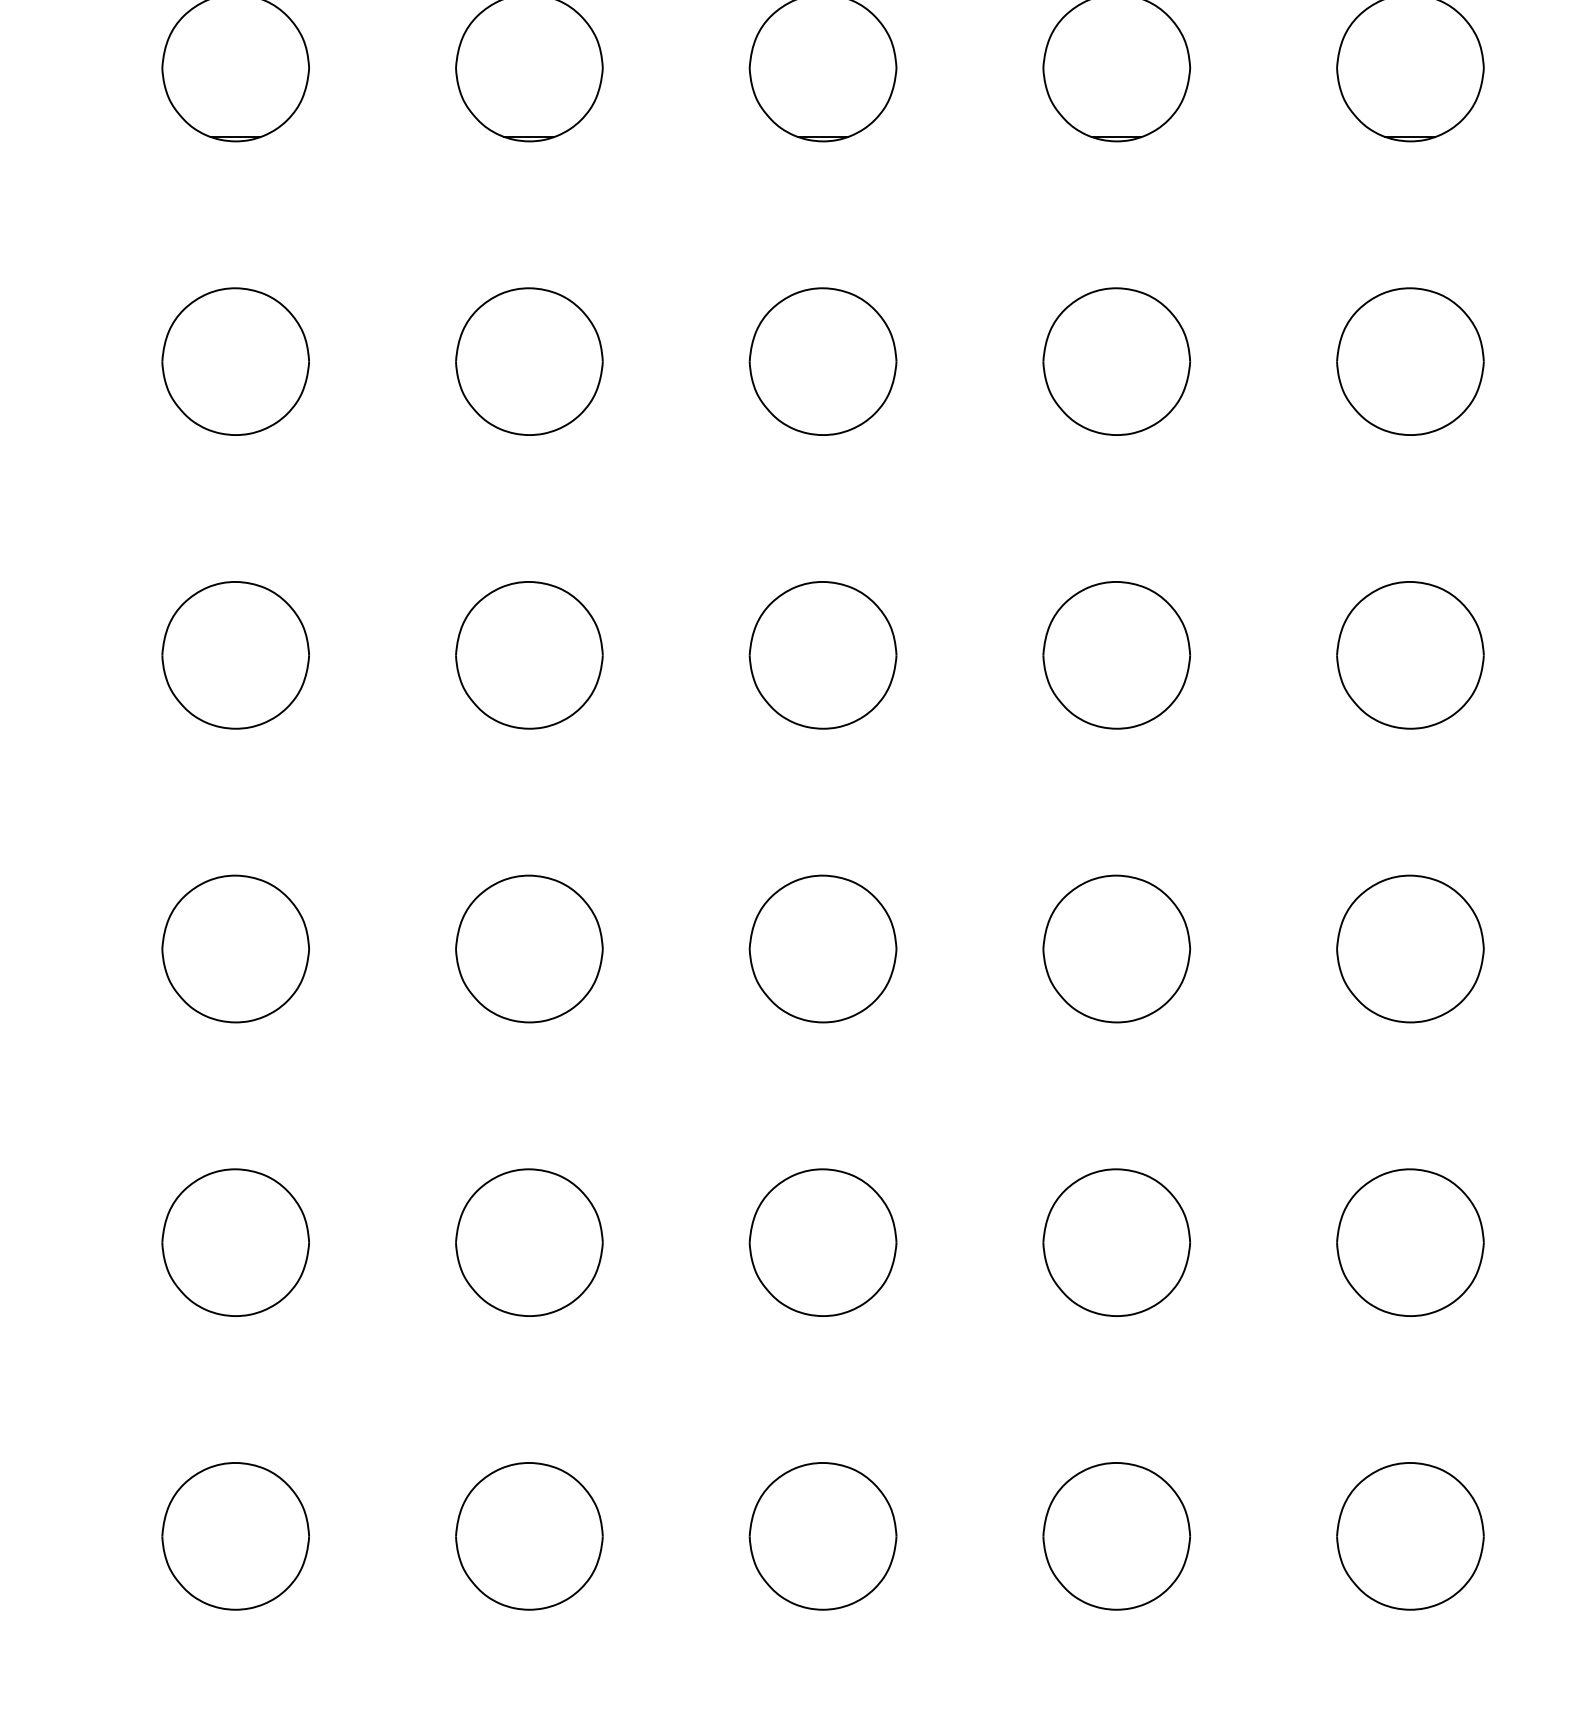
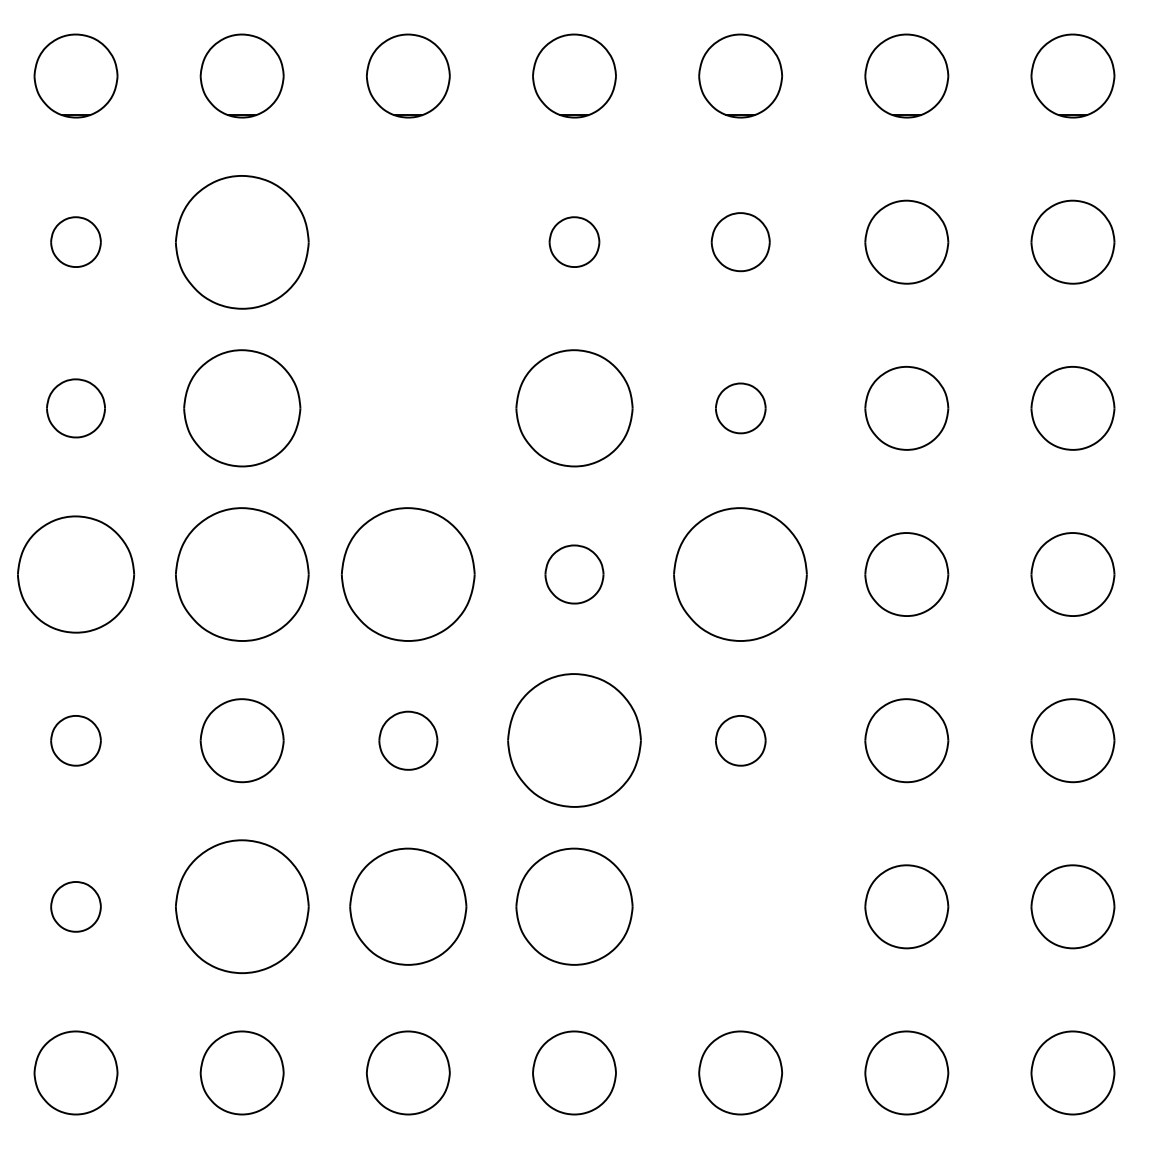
part: (234, 360) -> (75, 241), size x0.6
part: (528, 360) -> (241, 241), size x1.6
part: (823, 360) -> (408, 241), removed
part: (1116, 360) -> (574, 241), size x0.6
part: (1410, 360) -> (740, 241), size x0.7
part: (234, 655) -> (75, 408), size x0.7
part: (528, 655) -> (241, 408), size x1.4
part: (823, 655) -> (408, 408), removed
part: (1116, 655) -> (574, 408), size x1.4
part: (1410, 655) -> (740, 408), size x0.6
part: (234, 948) -> (75, 574), size x1.4
part: (528, 948) -> (241, 574), size x1.6
part: (823, 948) -> (408, 574), size x1.6
part: (1116, 948) -> (574, 574), size x0.7
part: (1410, 948) -> (740, 574), size x1.6
part: (234, 1242) -> (75, 740), size x0.6
part: (823, 1242) -> (408, 740), size x0.7
part: (1116, 1242) -> (574, 740), size x1.6
part: (1410, 1242) -> (740, 740), size x0.6
part: (234, 1535) -> (75, 906), size x0.6
part: (528, 1535) -> (241, 906), size x1.6
part: (823, 1535) -> (408, 906), size x1.4
part: (1116, 1535) -> (574, 906), size x1.4
part: (1410, 1535) -> (740, 906), removed

